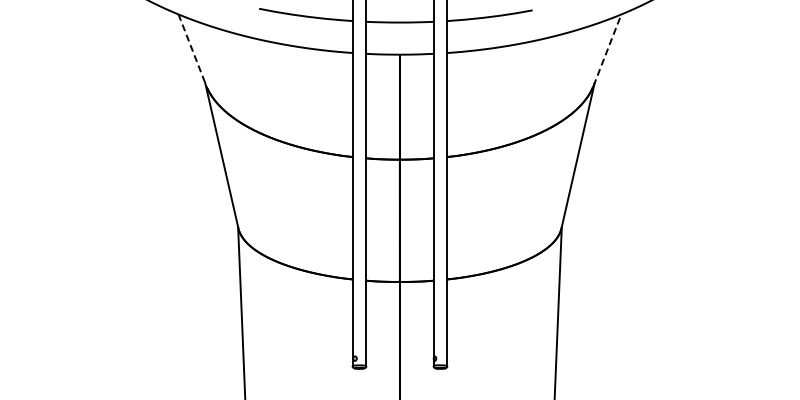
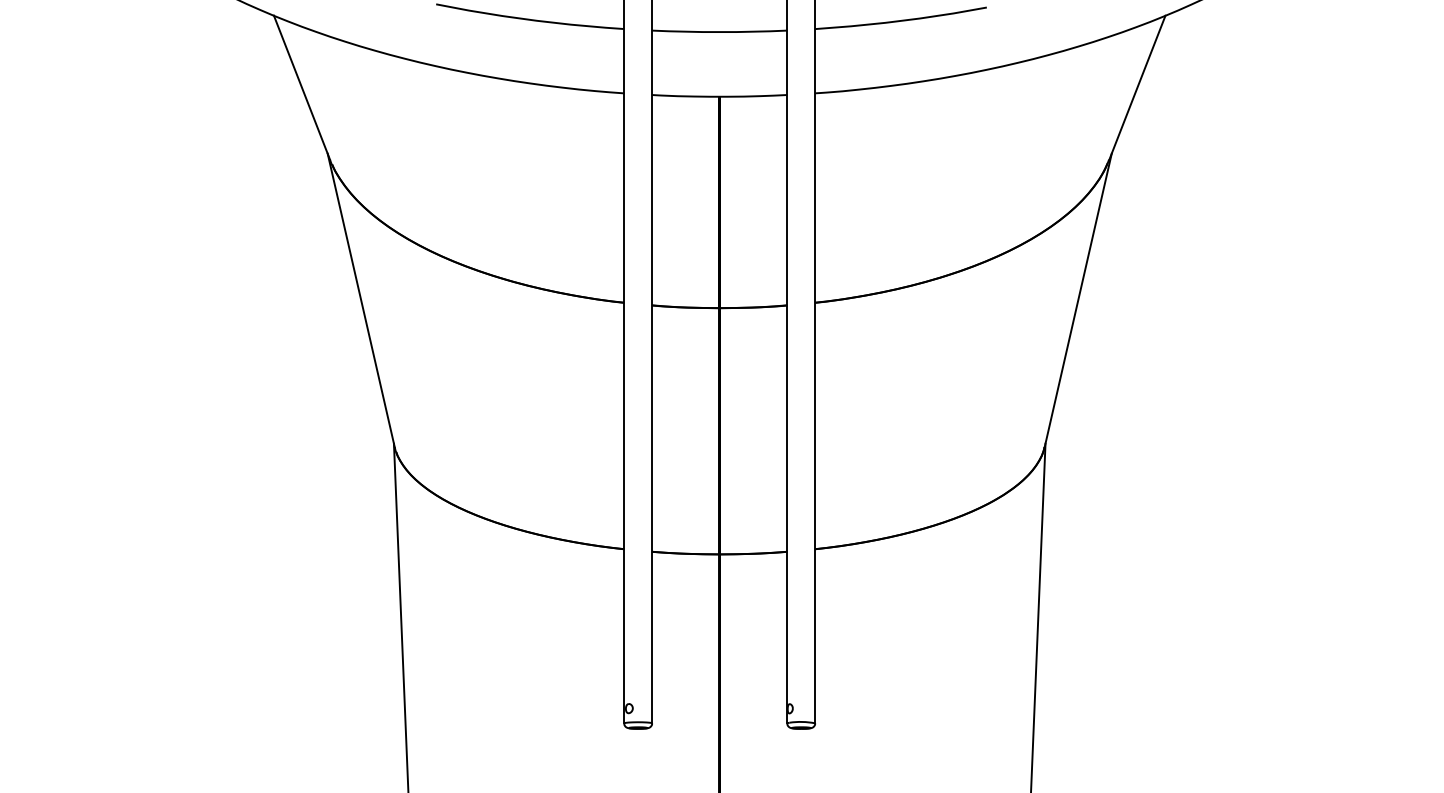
line: (607, 49) -> (1137, 86), dashed -> solid
line: (192, 50) -> (302, 88), dashed -> solid

